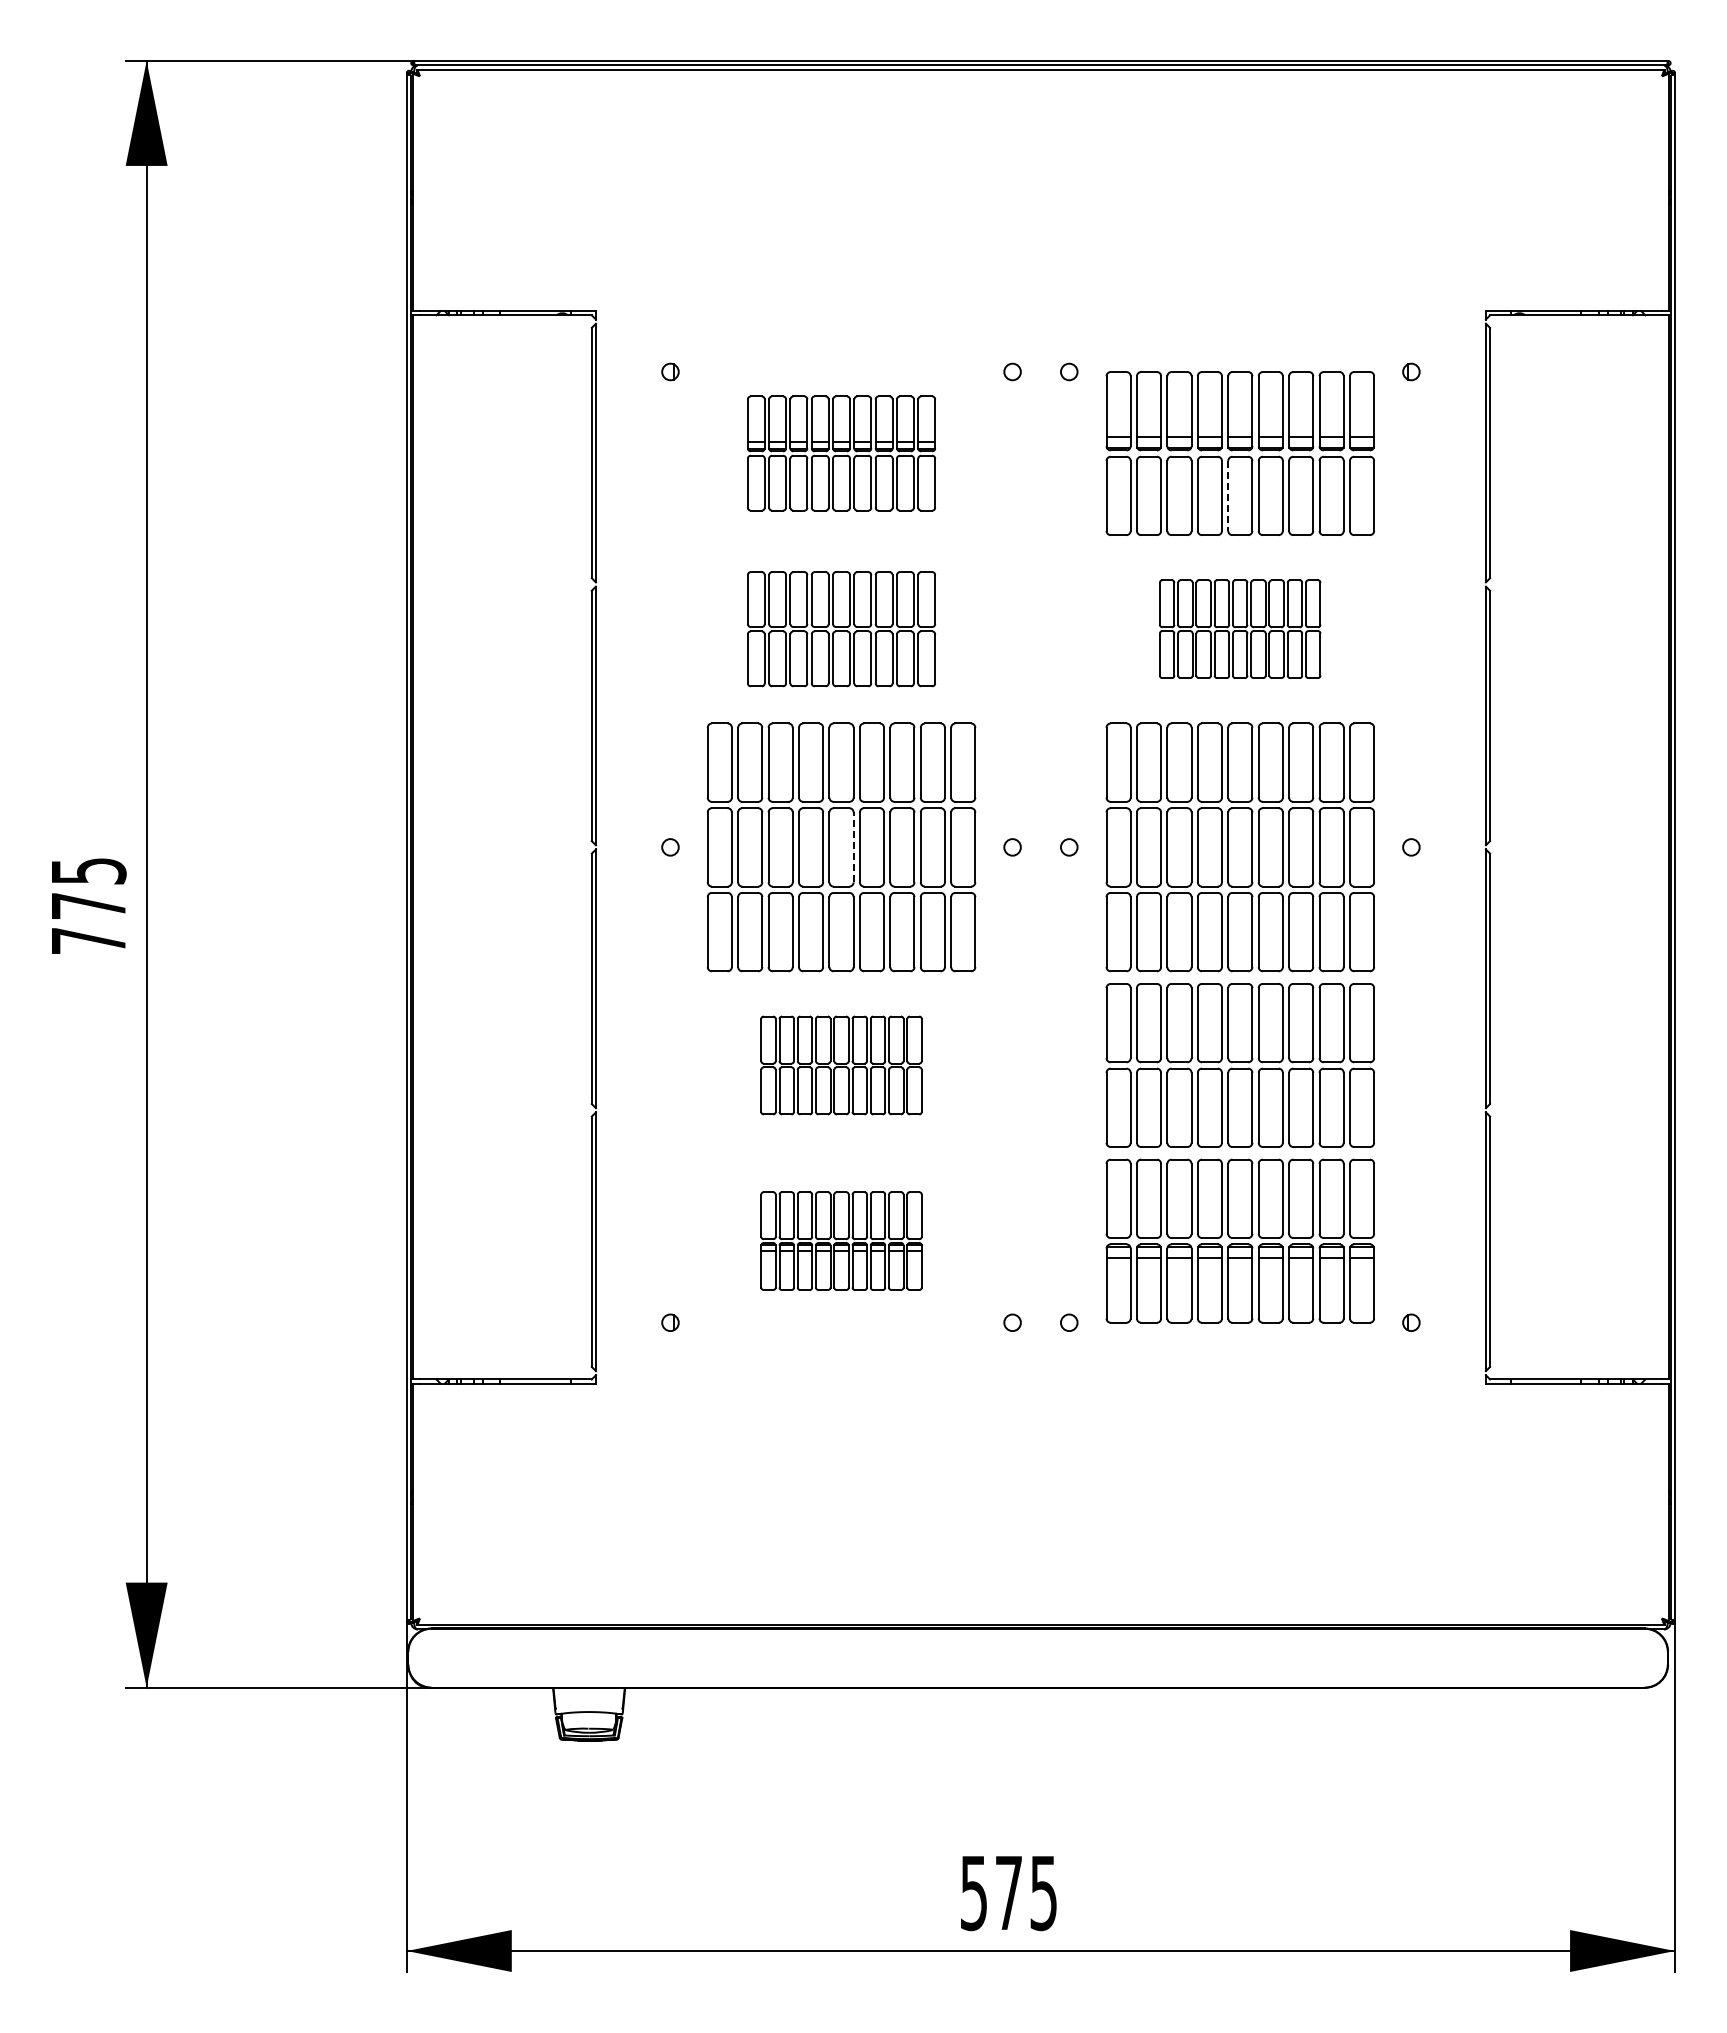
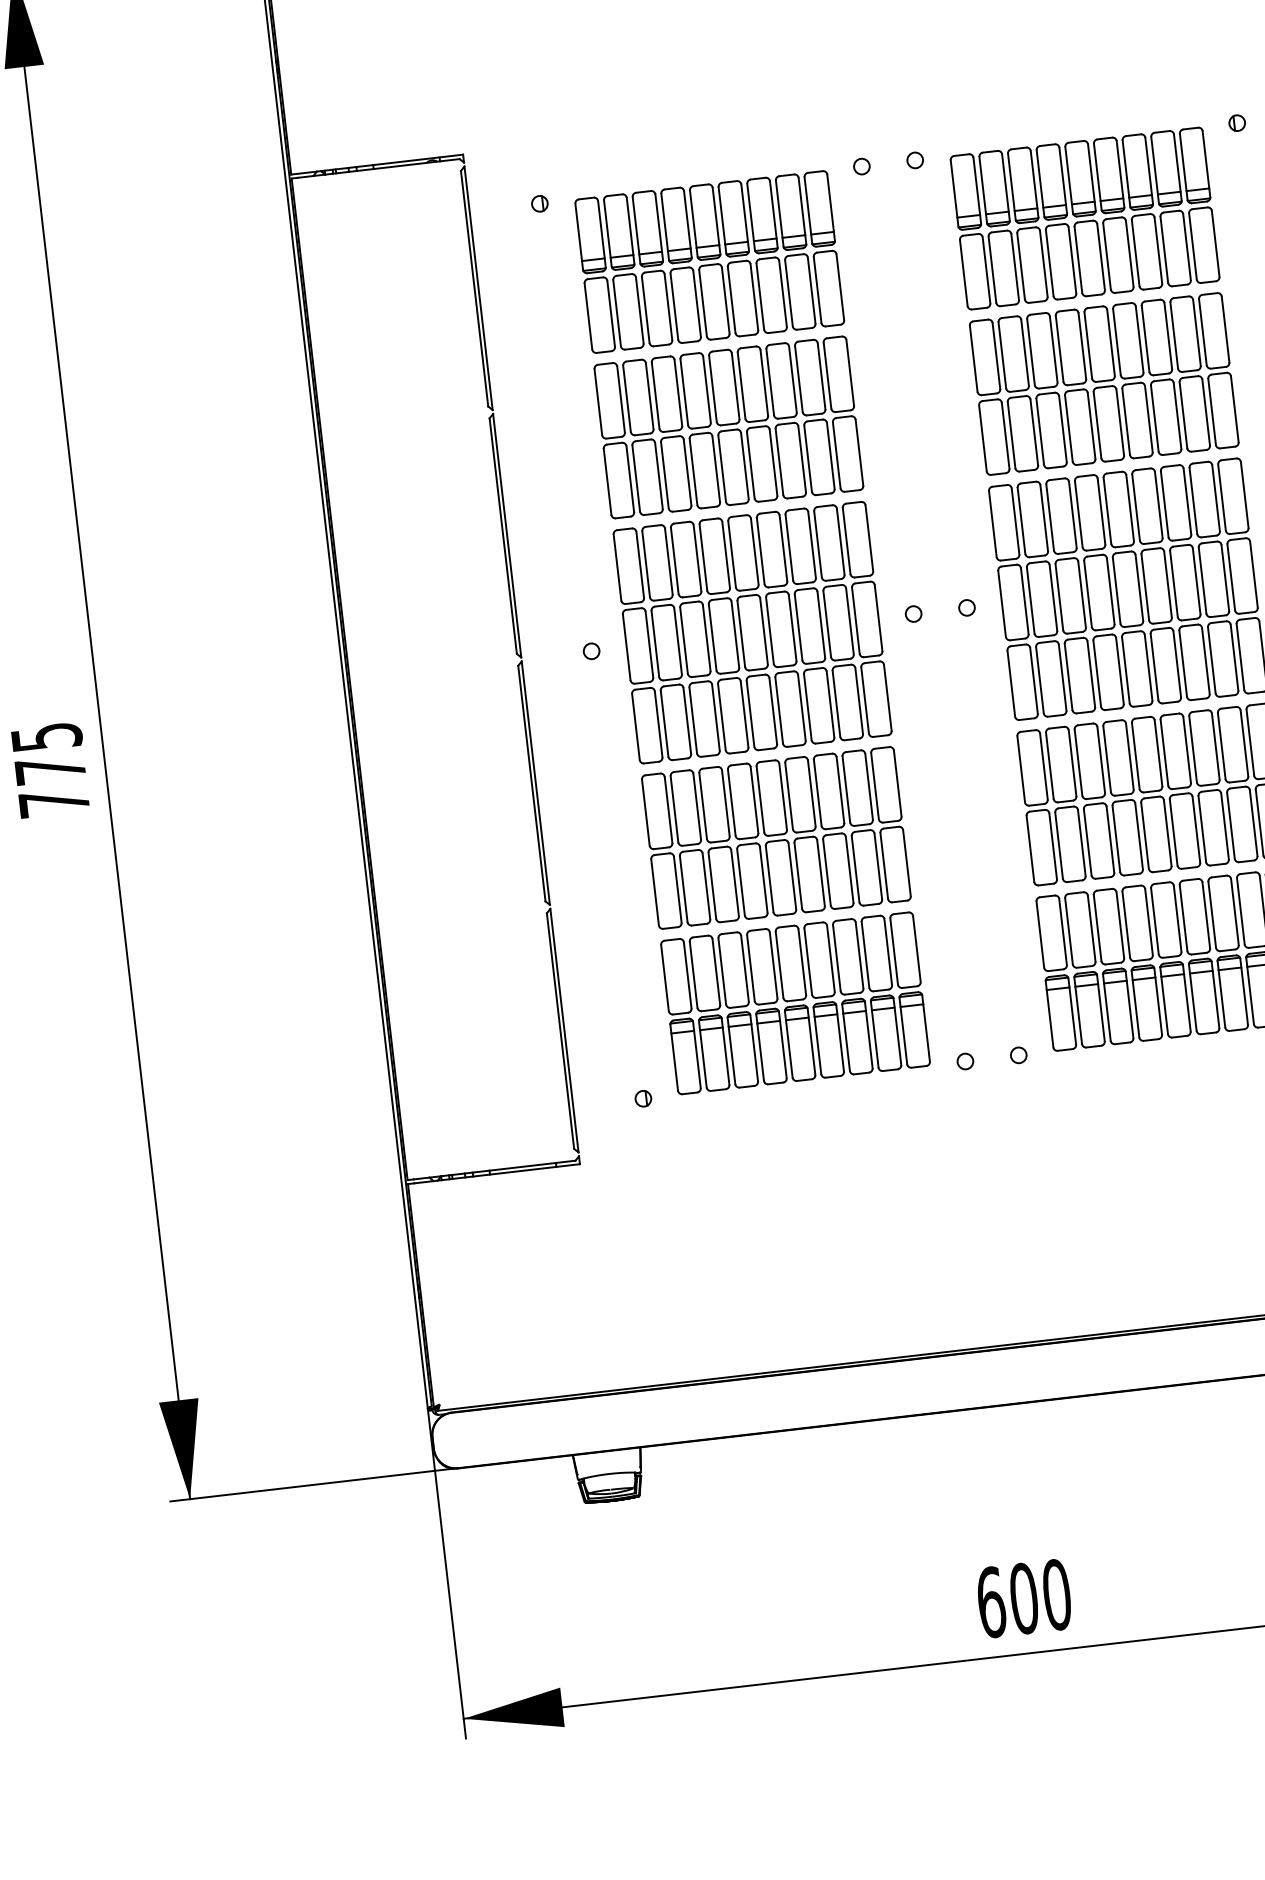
part: (841, 453) -> (709, 261), size x1.43
line: (1228, 496) -> (1078, 260), dashed -> solid
part: (841, 628) -> (728, 426), size x1.43
part: (1239, 628) -> (1103, 383), size x1.67
line: (853, 846) -> (763, 630), dashed -> solid
part: (841, 1065) -> (776, 837), size x1.67
part: (841, 1240) -> (795, 1002), size x1.67
text: (1008, 1893) -> (1023, 1599), 575 -> 600

